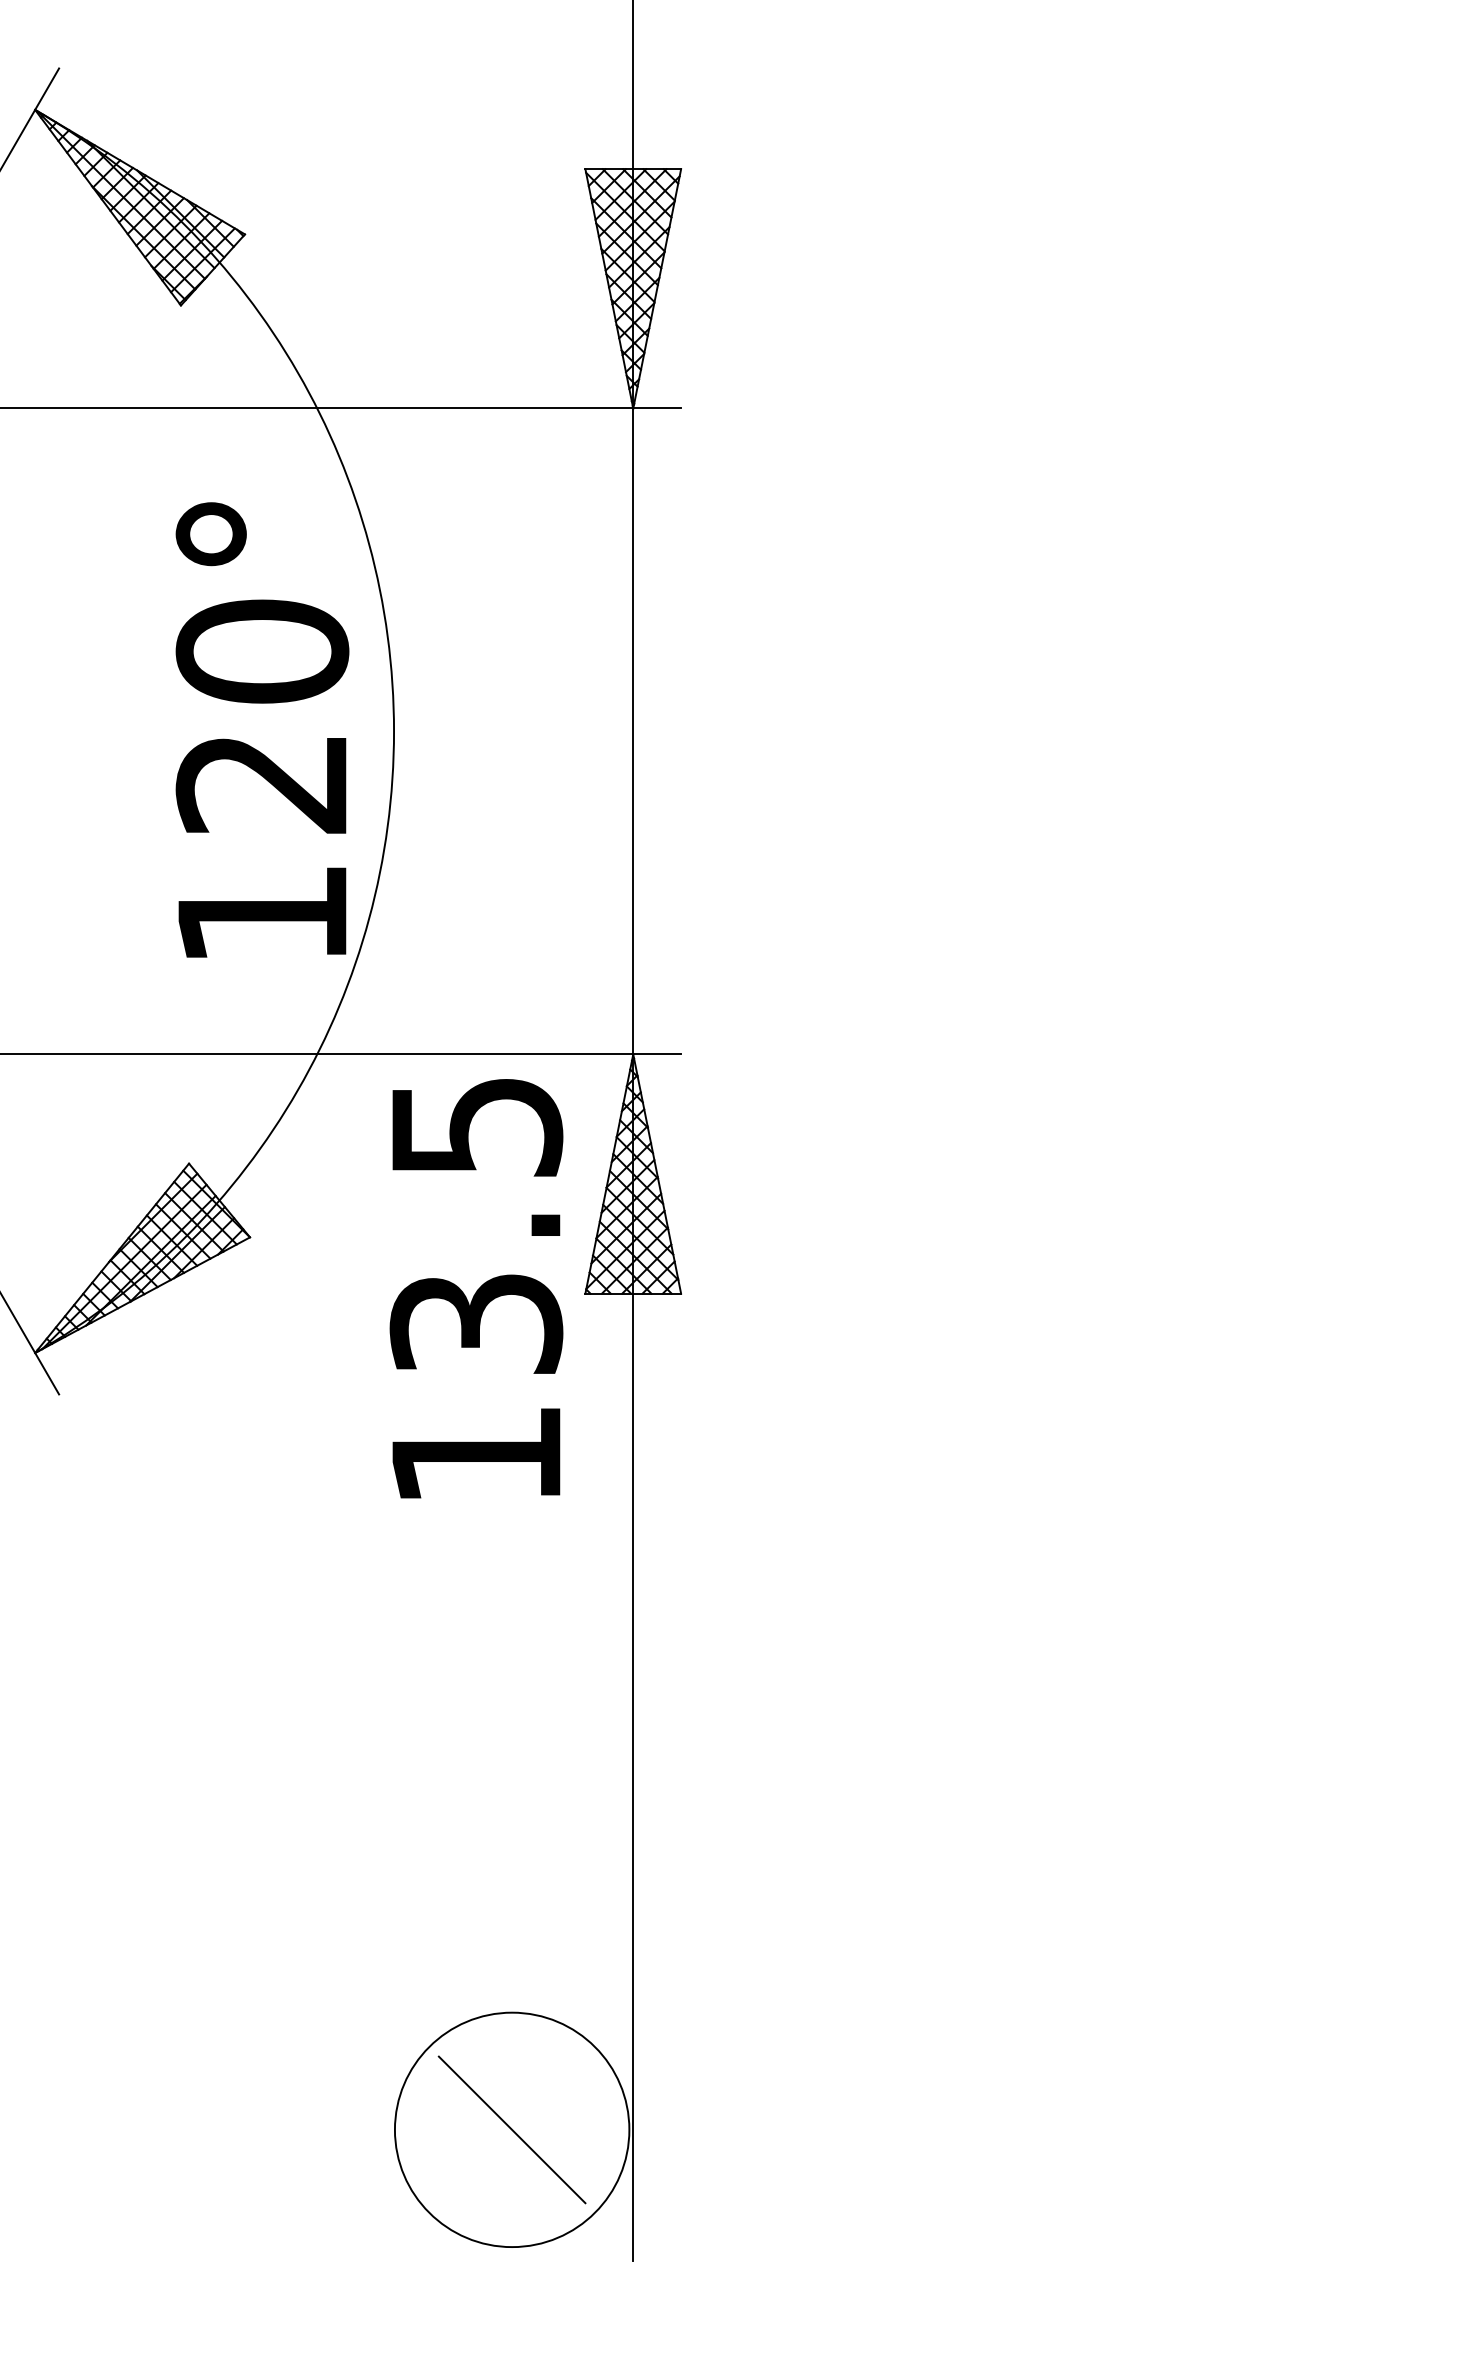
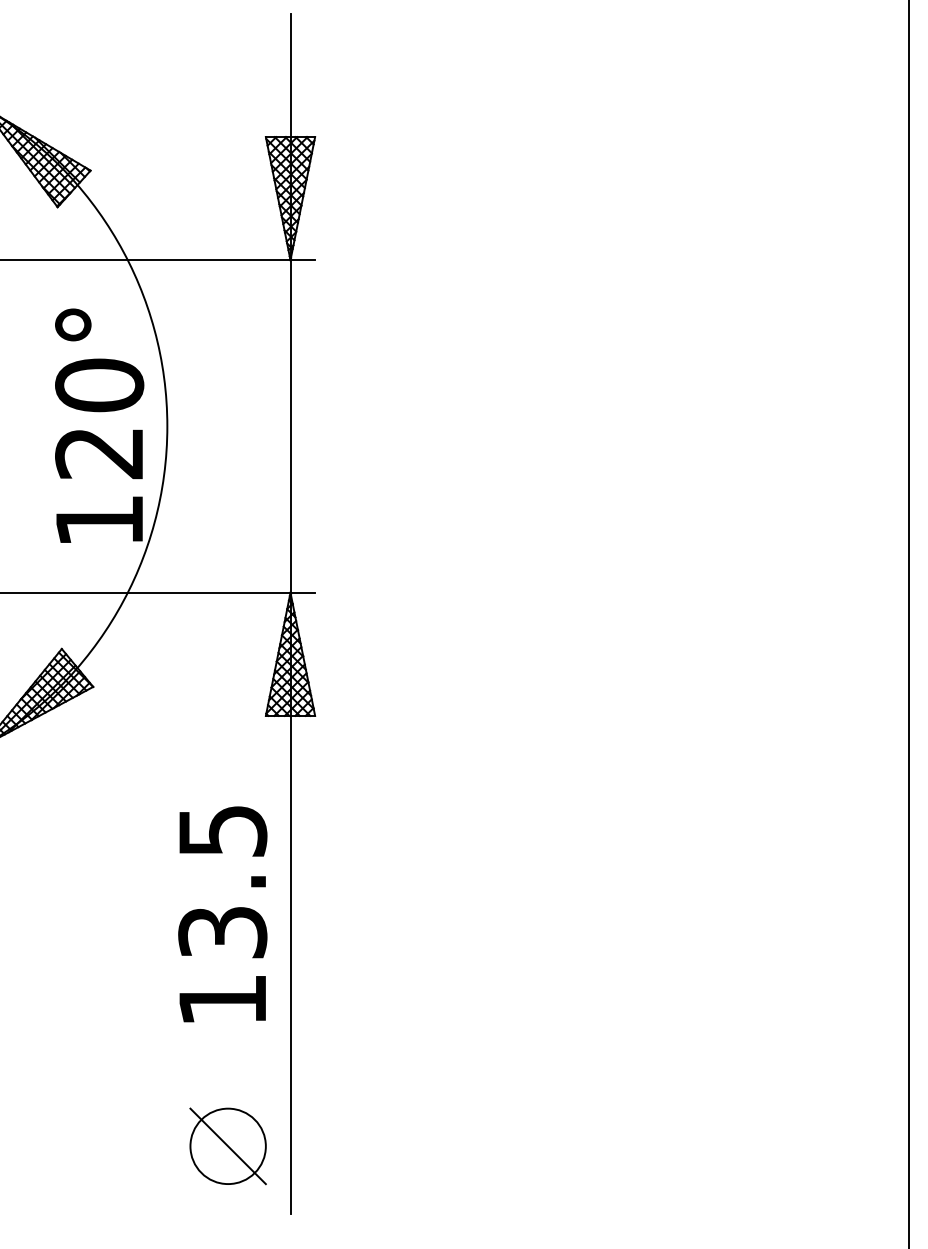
text: (475, 1288) -> (222, 914), moved
circle: (510, 2130) -> (227, 1146), size x0.62

